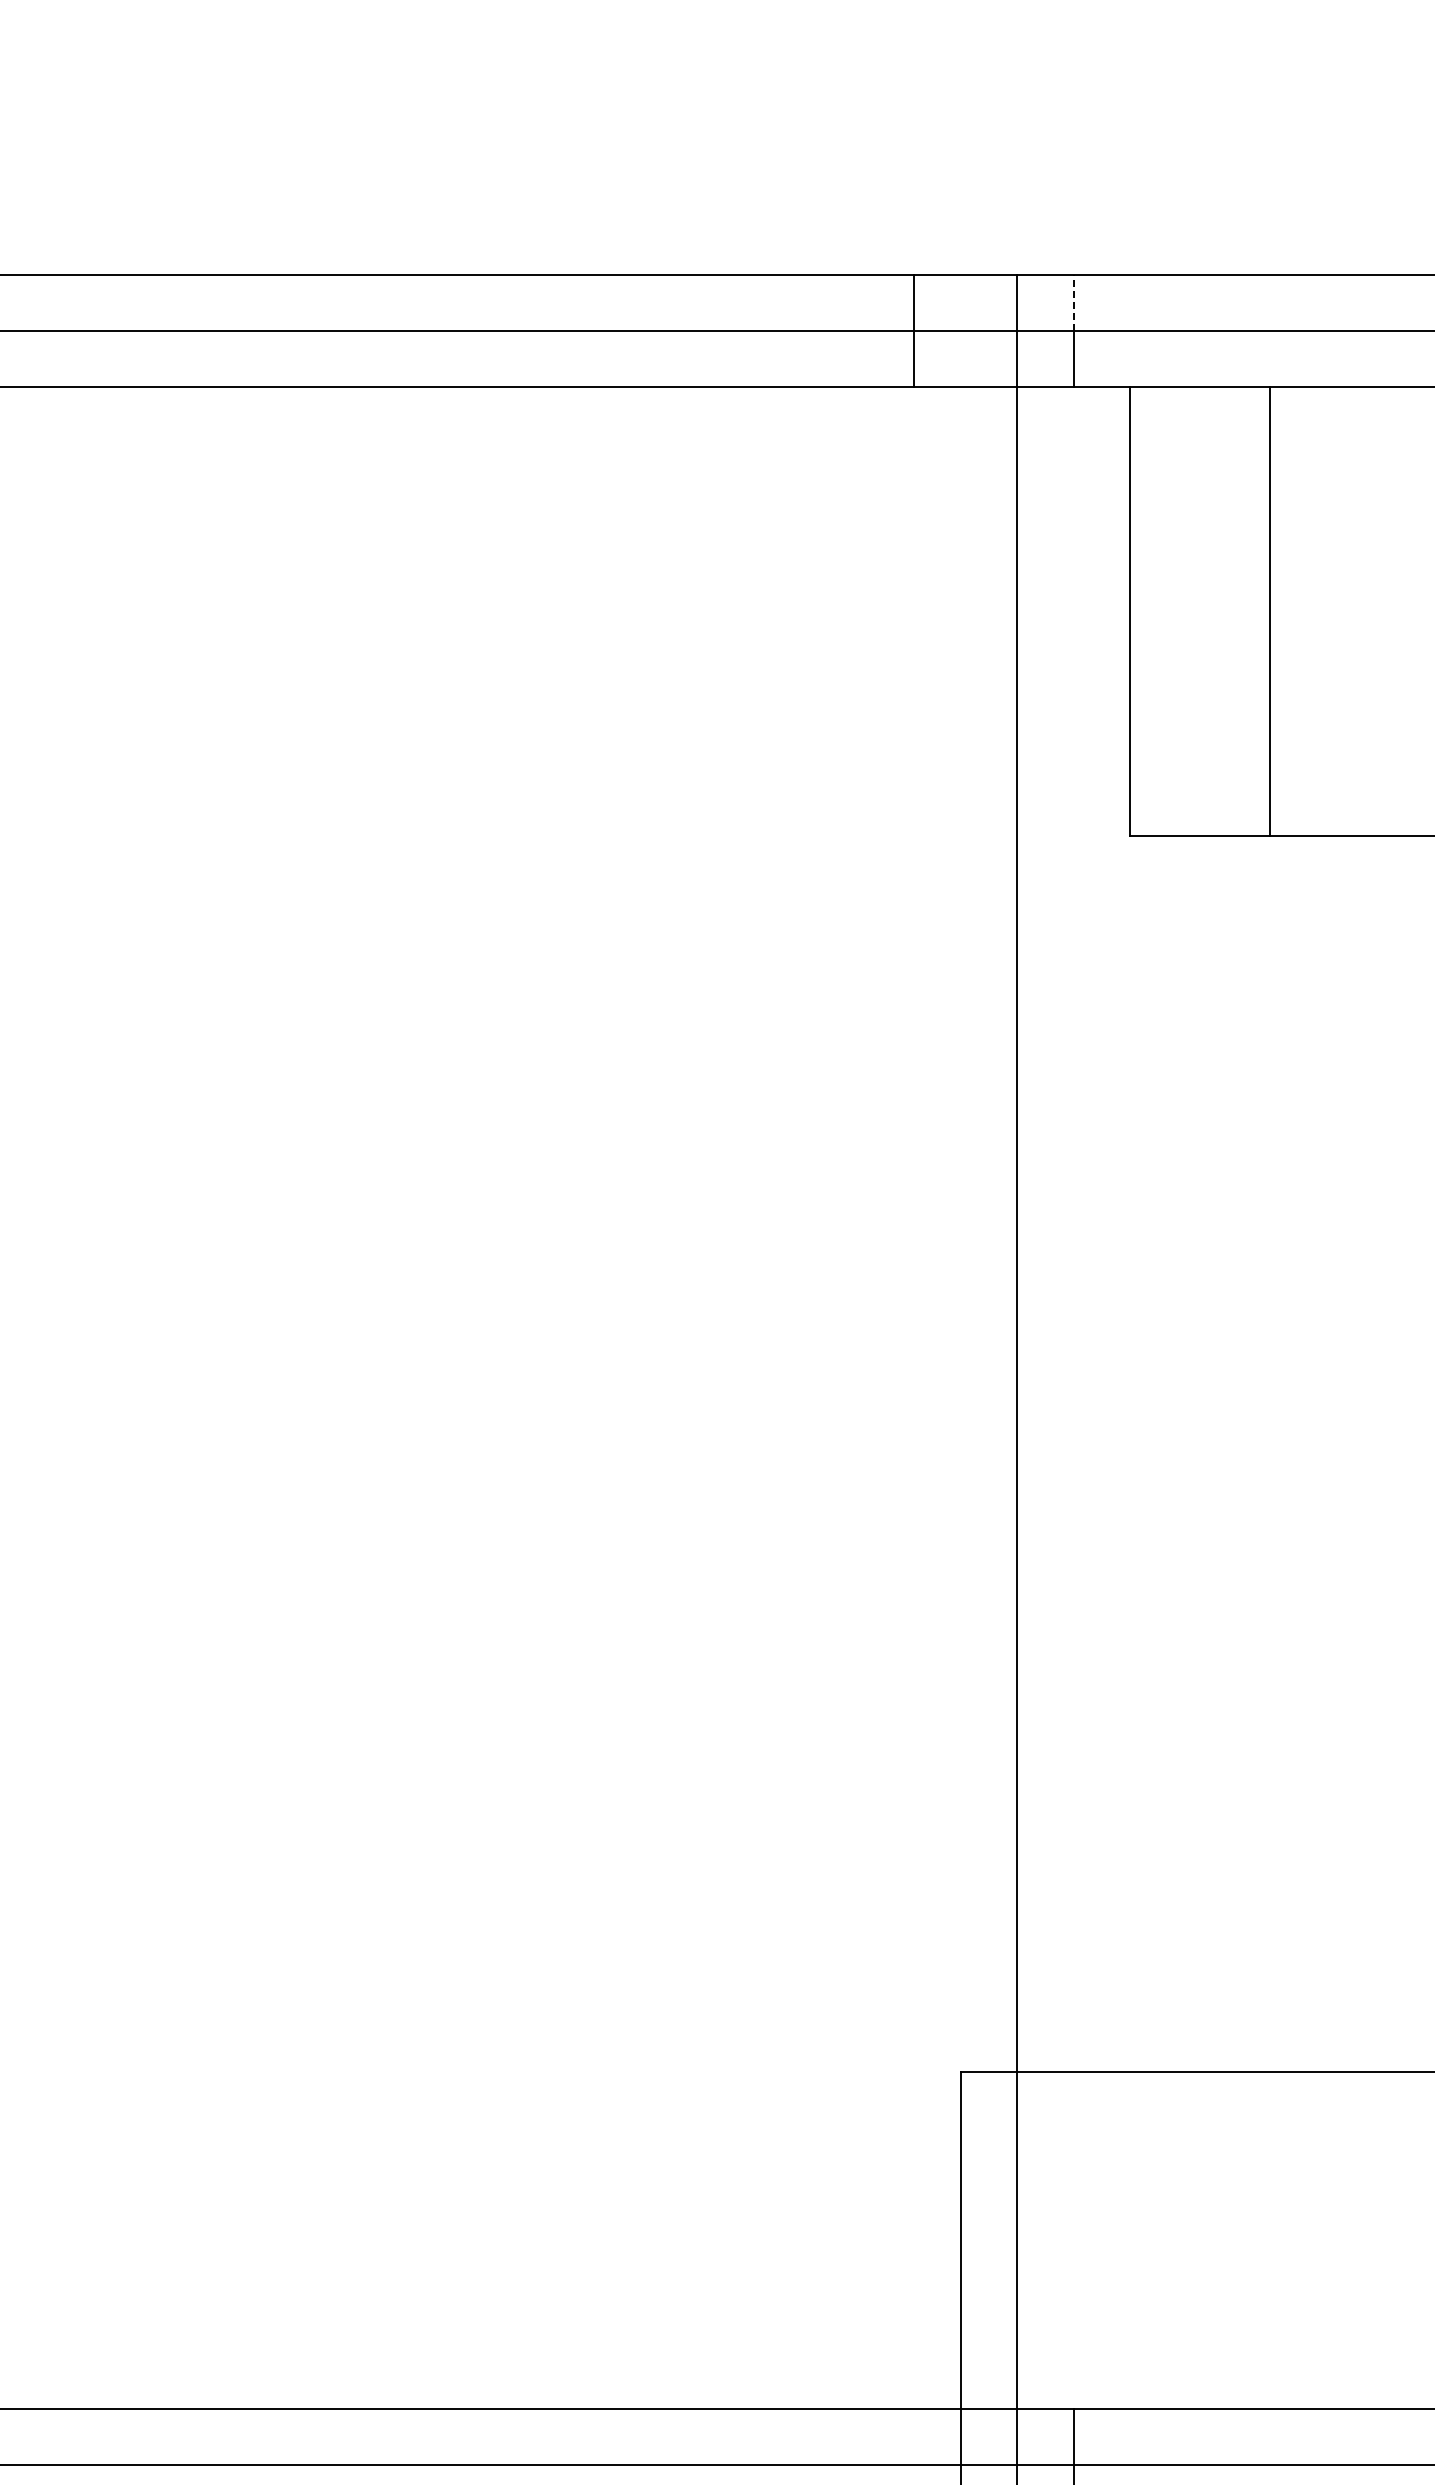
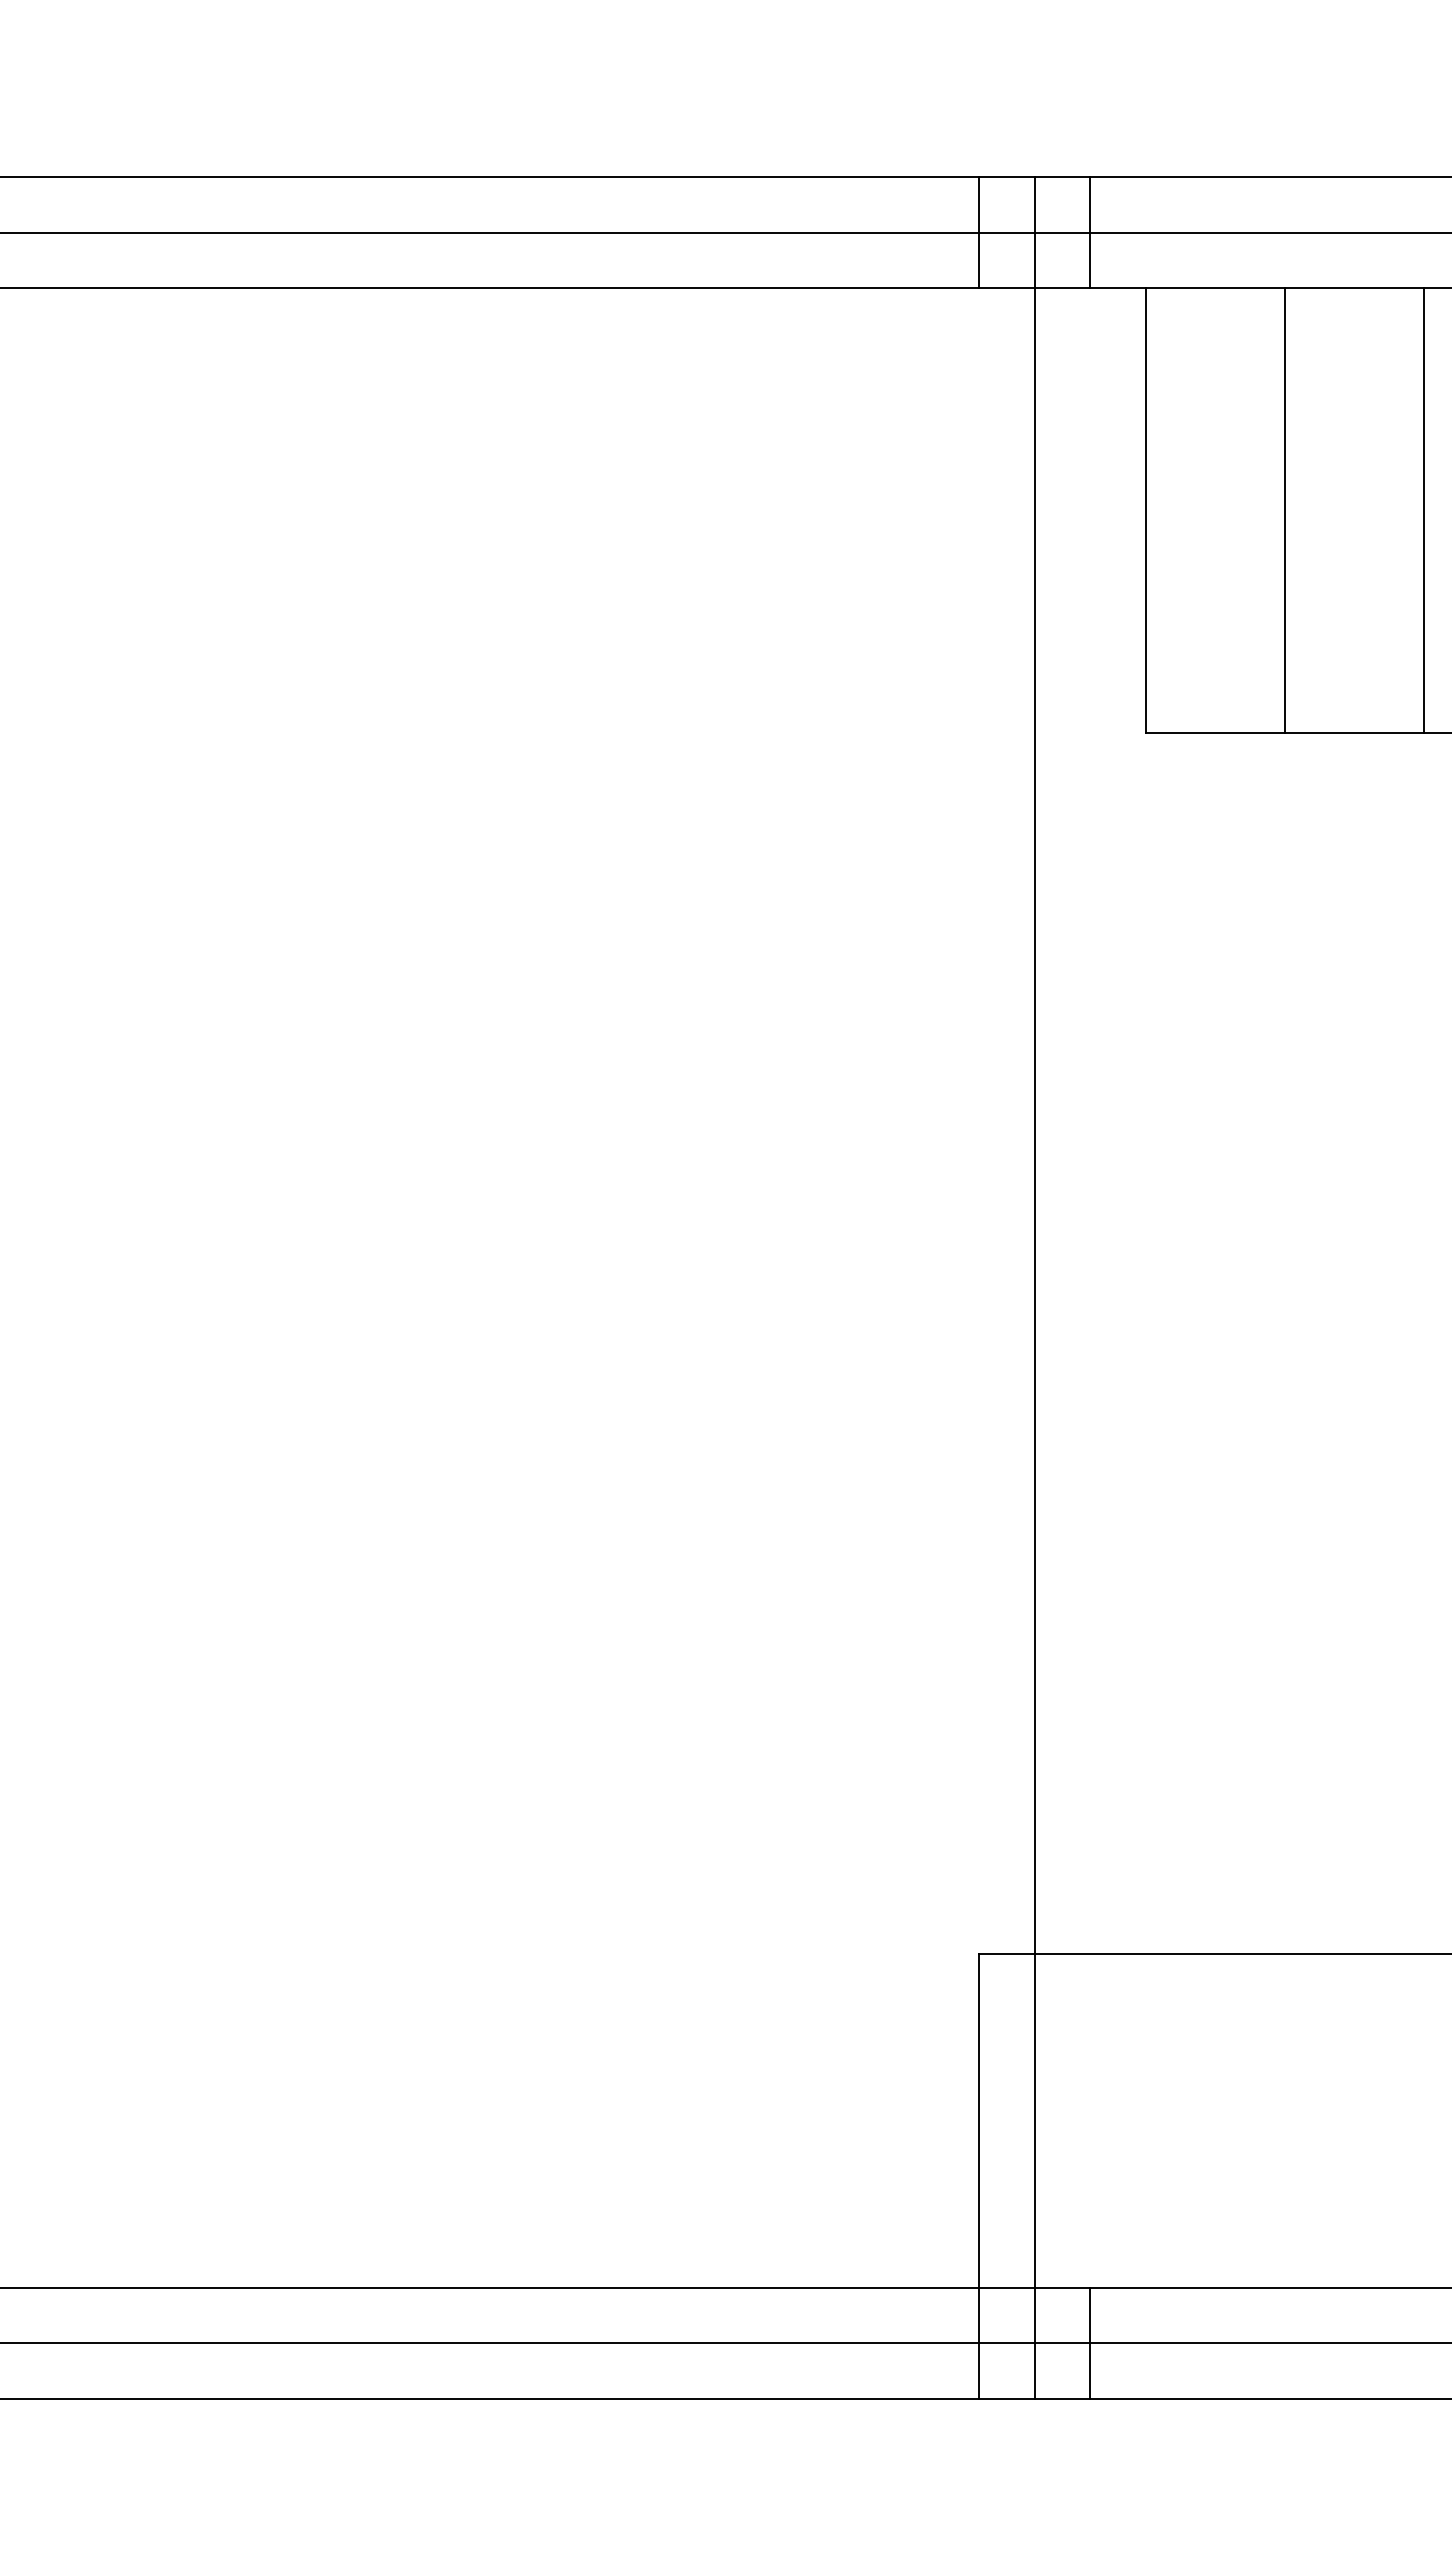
line: (1073, 303) -> (1090, 205), dashed -> solid
line: (913, 330) -> (979, 232), moved
line: (1410, 611) -> (1423, 510), added

